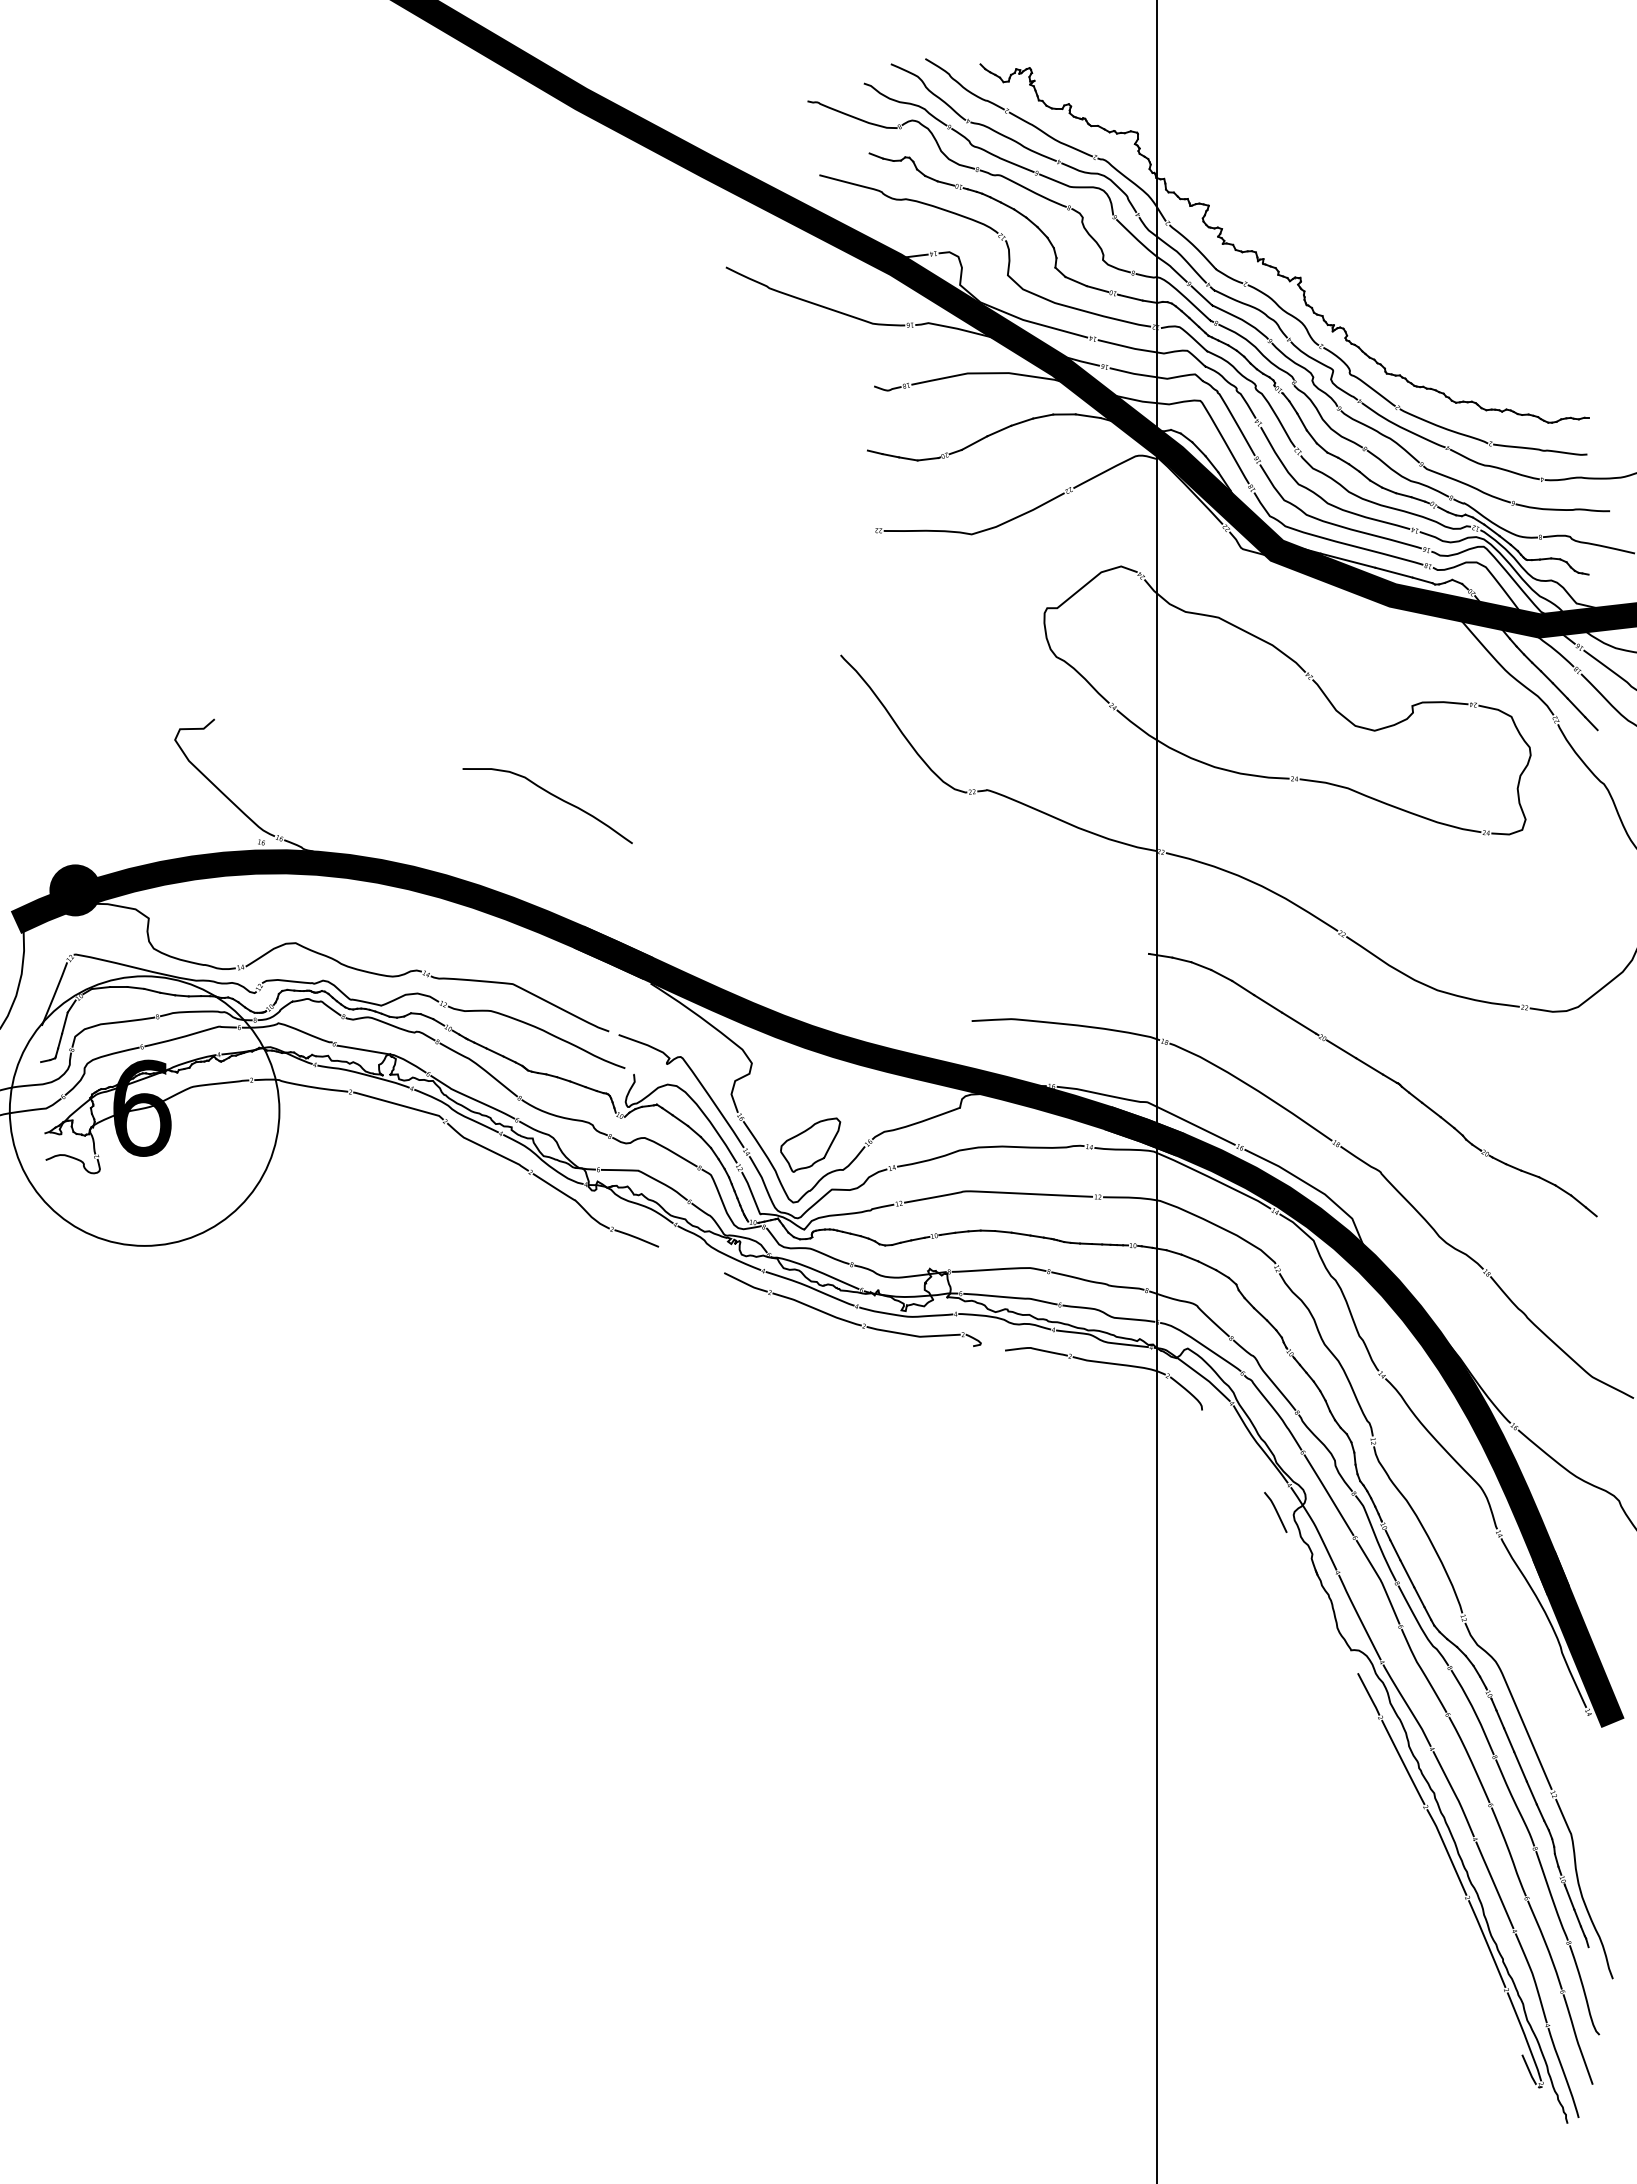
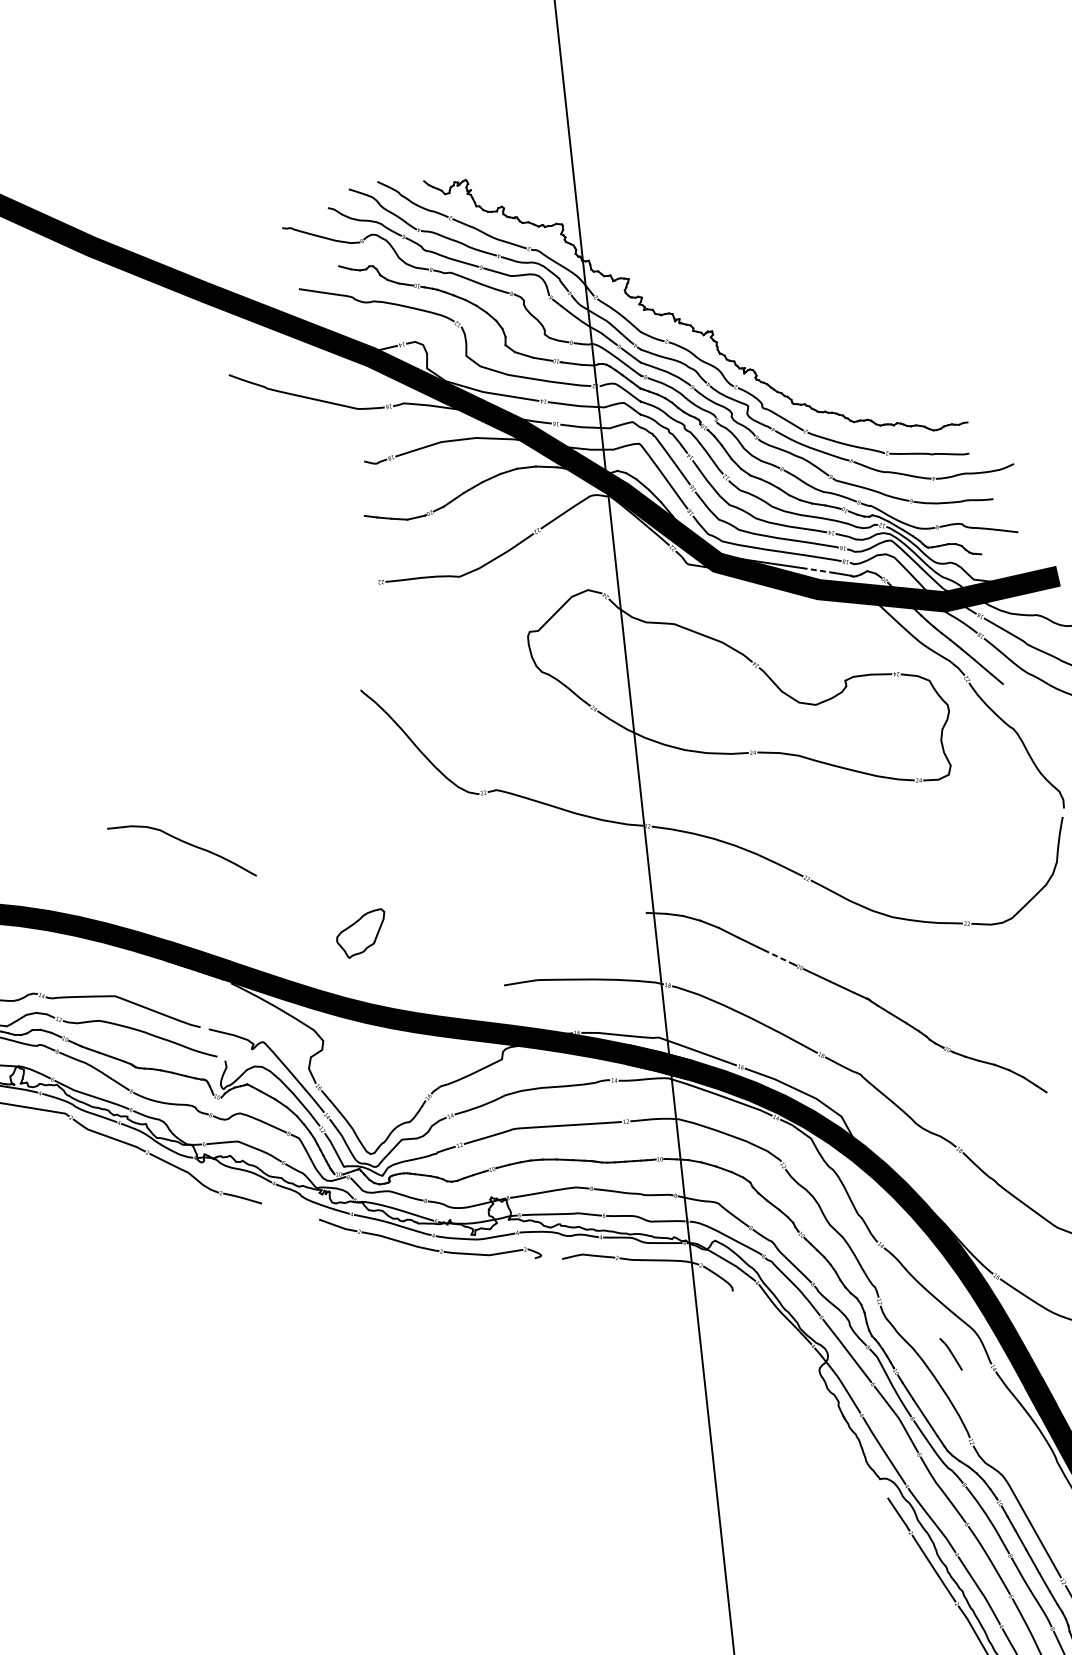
line: (1394, 572) -> (818, 570), solid -> dashed
curve: (551, 795) -> (184, 842), moved
line: (1299, 1023) -> (779, 957), solid -> dashed
part: (810, 1144) -> (361, 933), moved
curve: (1275, 1511) -> (950, 1353), moved

